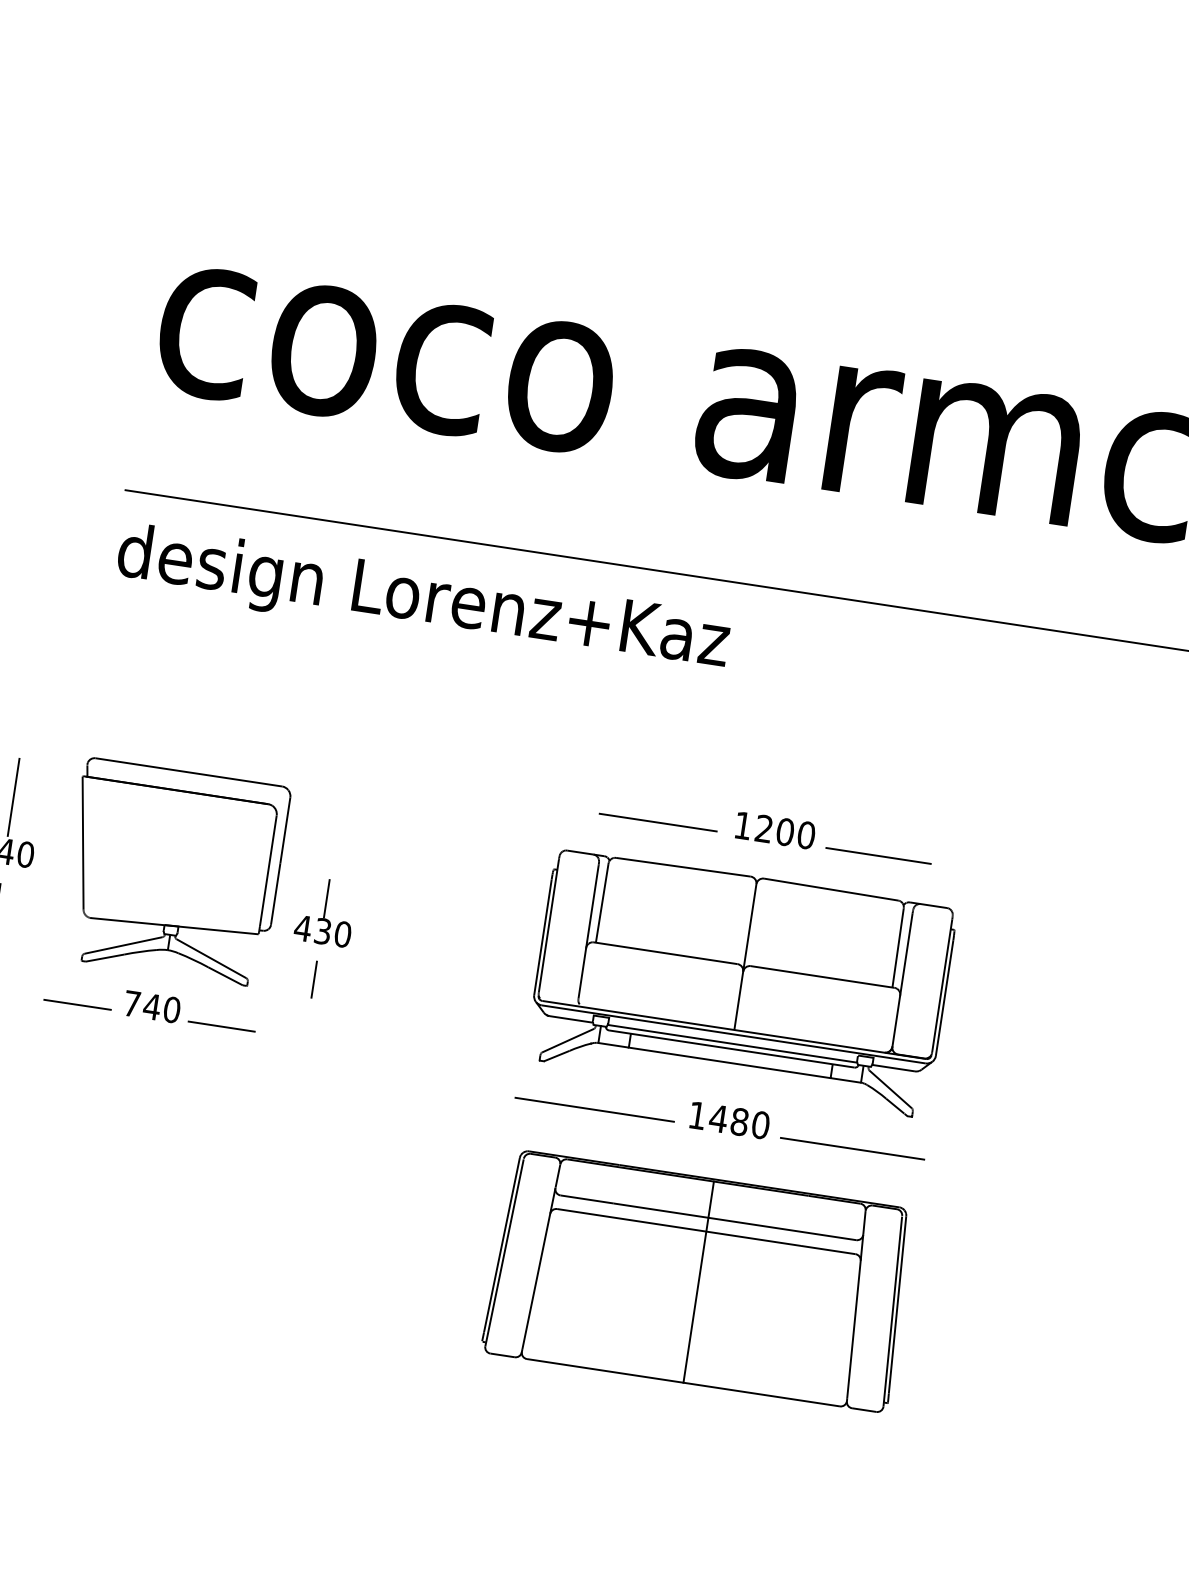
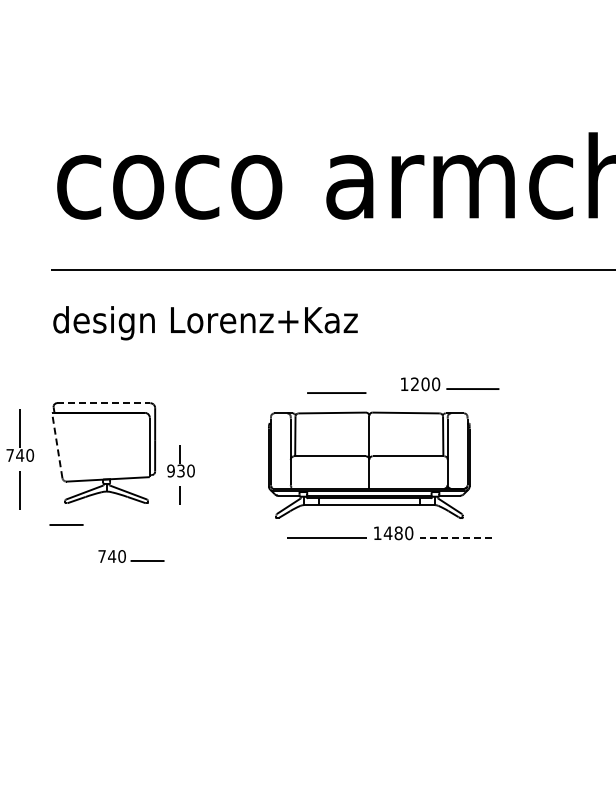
text: (422, 601) -> (205, 323), moved
line: (188, 772) -> (103, 403), solid -> dashed
part: (835, 840) -> (450, 384), moved
line: (83, 843) -> (57, 445), solid -> dashed
text: (302, 927) -> (170, 470), 430 -> 930
part: (742, 981) -> (369, 464), moved
part: (190, 1012) -> (131, 556), moved
line: (851, 1149) -> (455, 538), solid -> dashed
part: (699, 1279) -> (390, 613), removed

